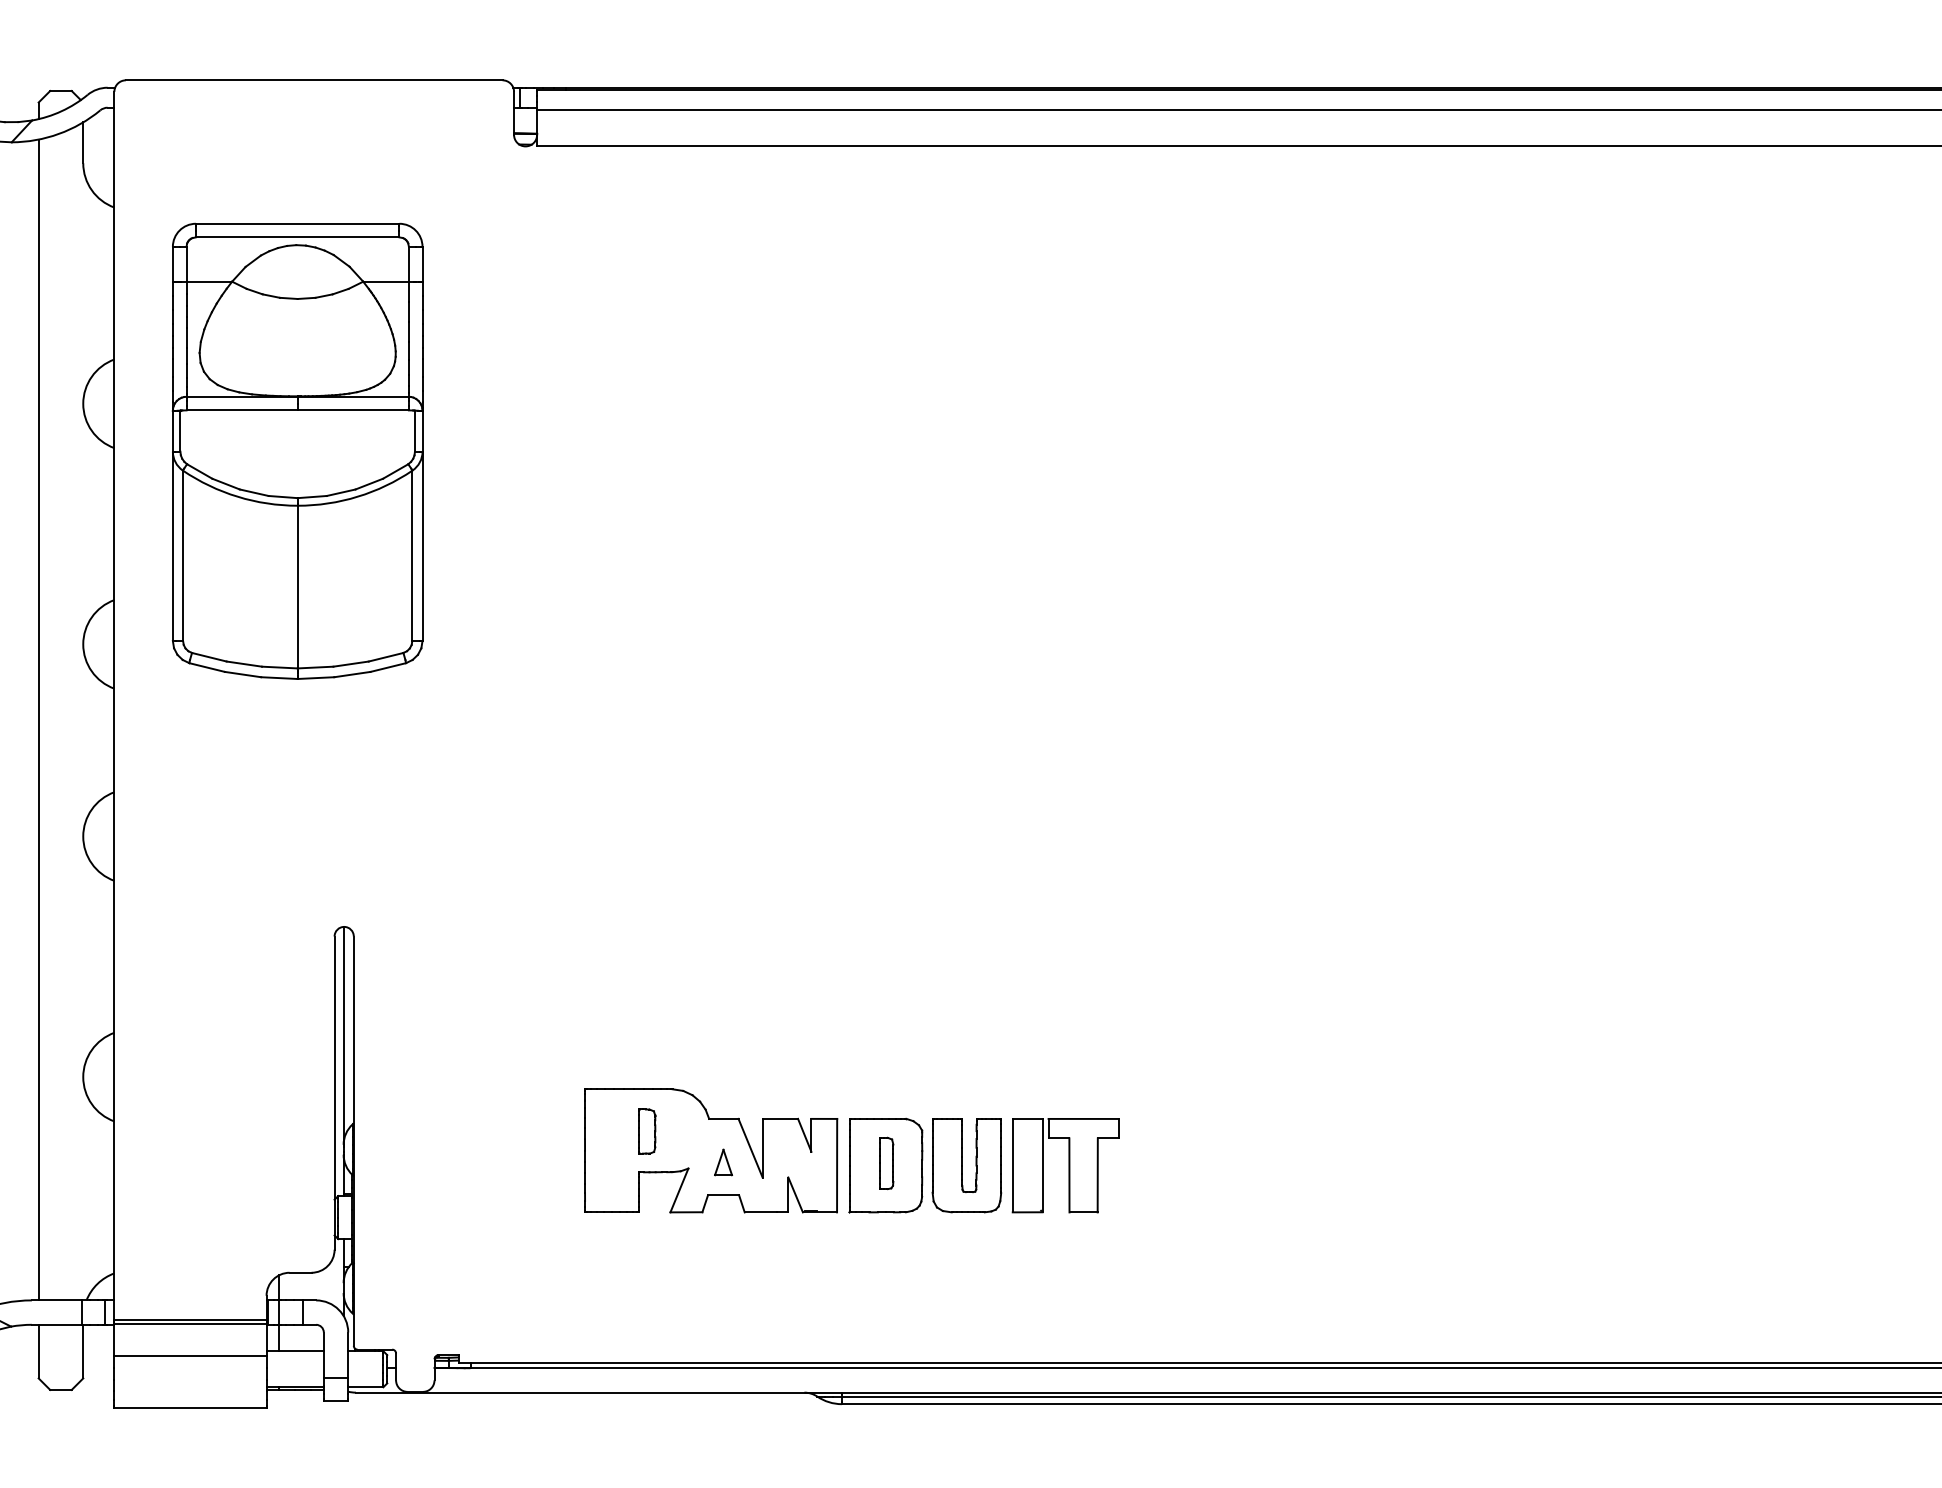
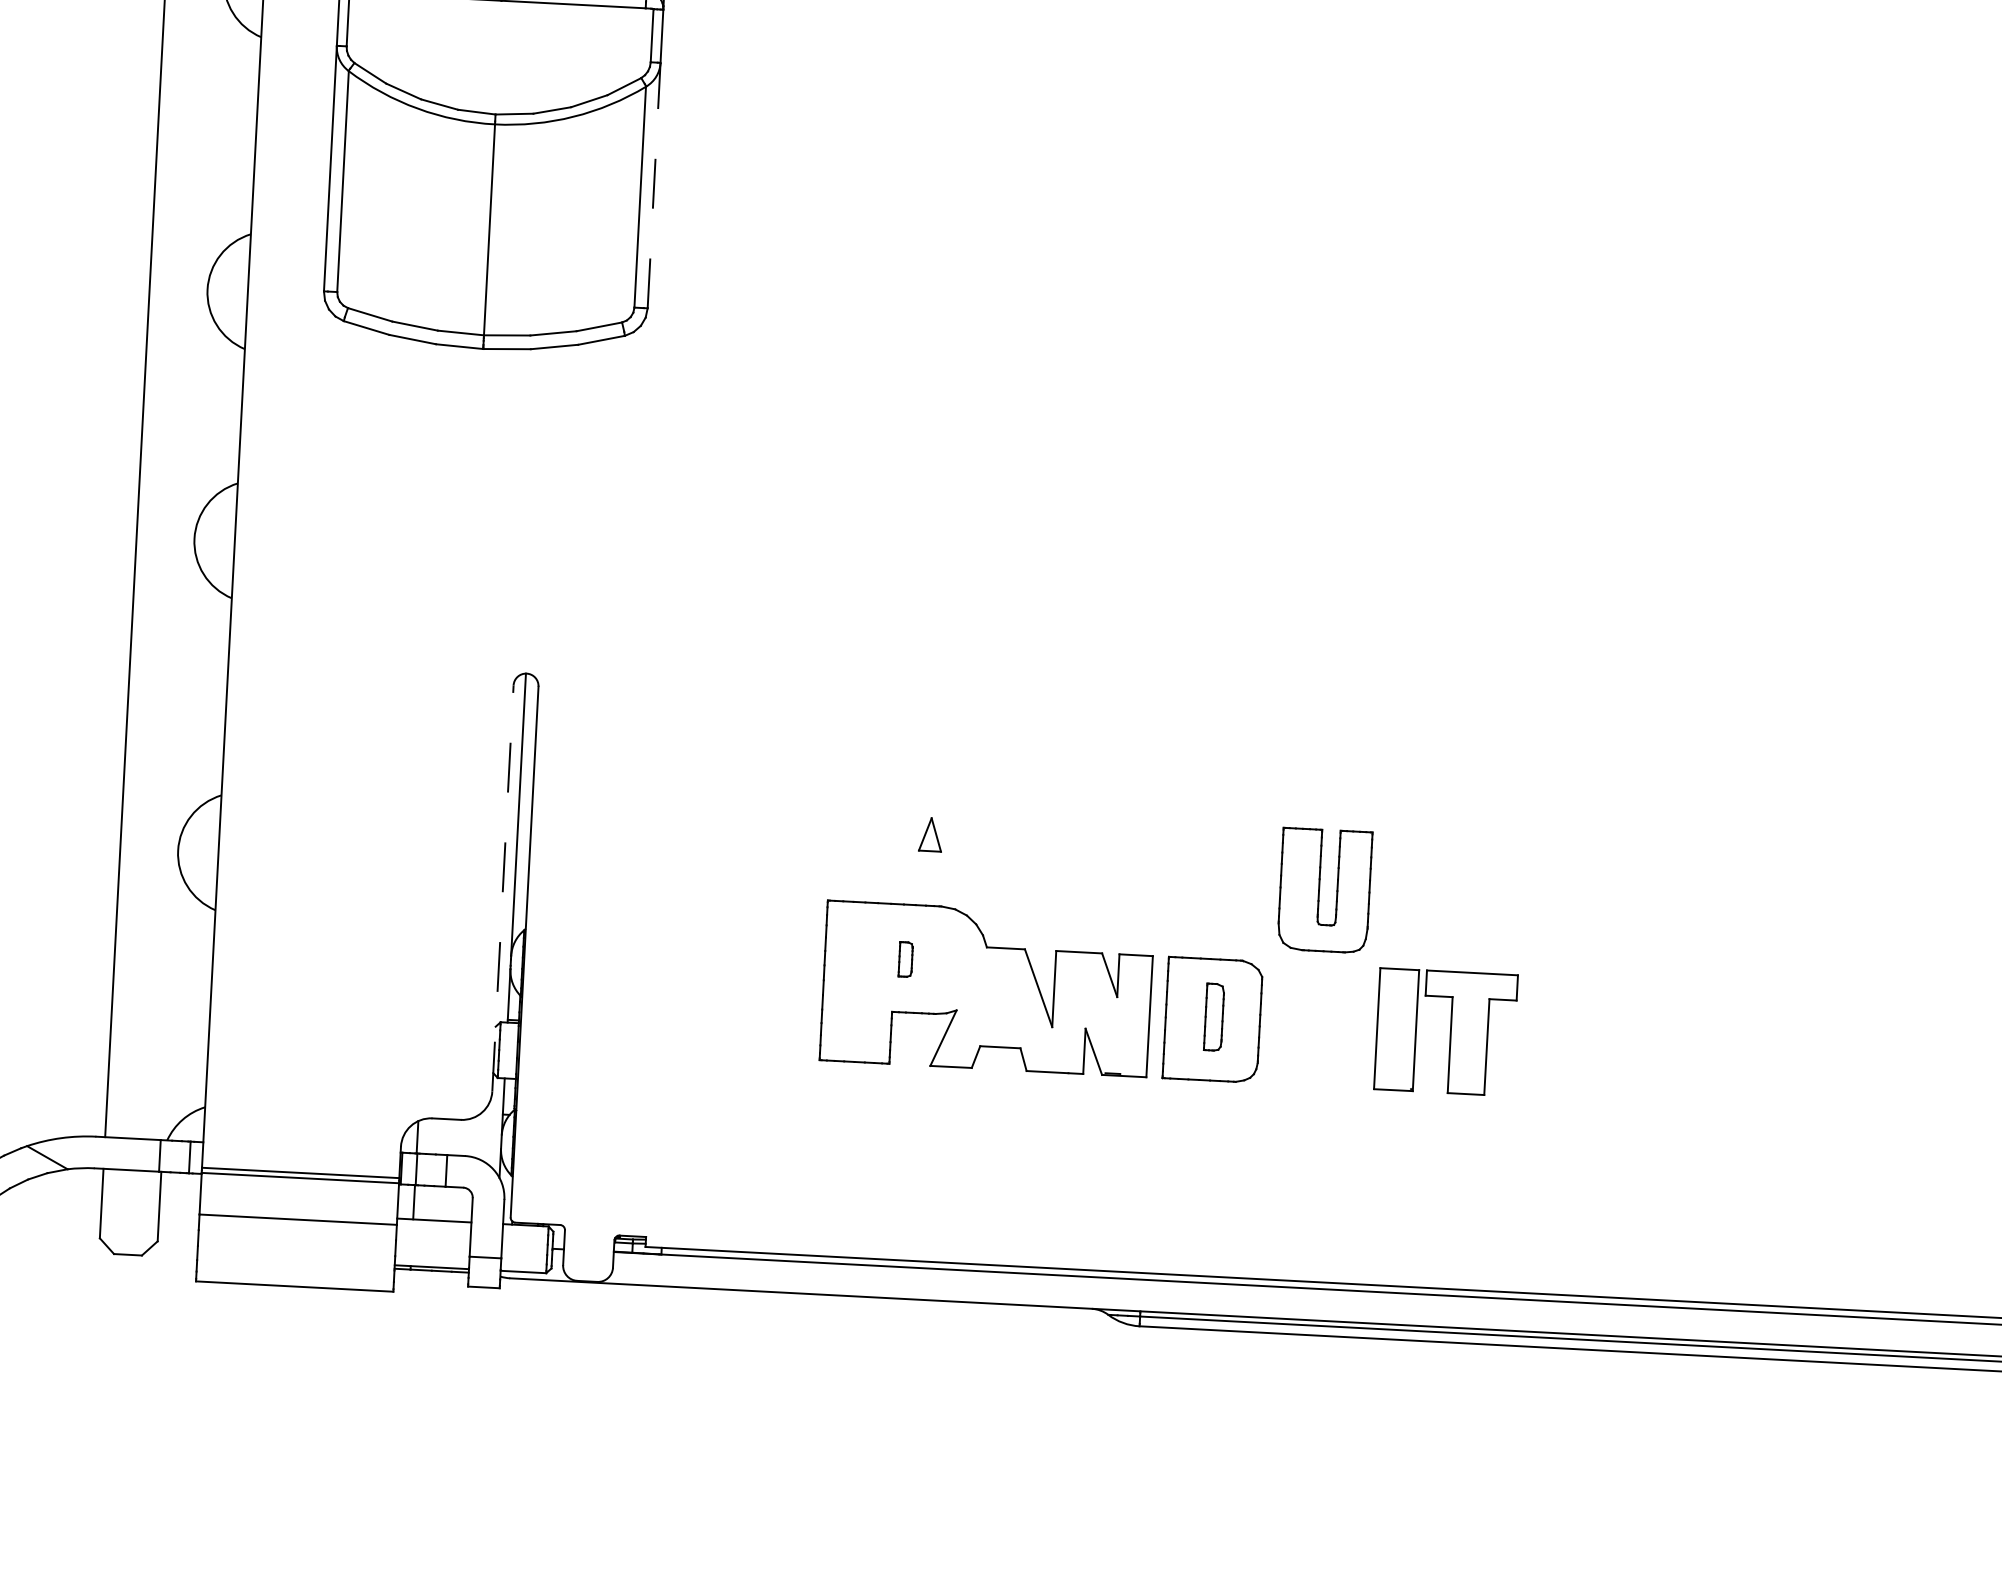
line: (422, 546) -> (654, 185), solid -> dashed
line: (334, 1093) -> (502, 888), solid -> dashed
part: (647, 1131) -> (906, 959), size x0.6
part: (723, 1162) -> (930, 834), moved
part: (966, 1165) -> (1324, 890), moved

